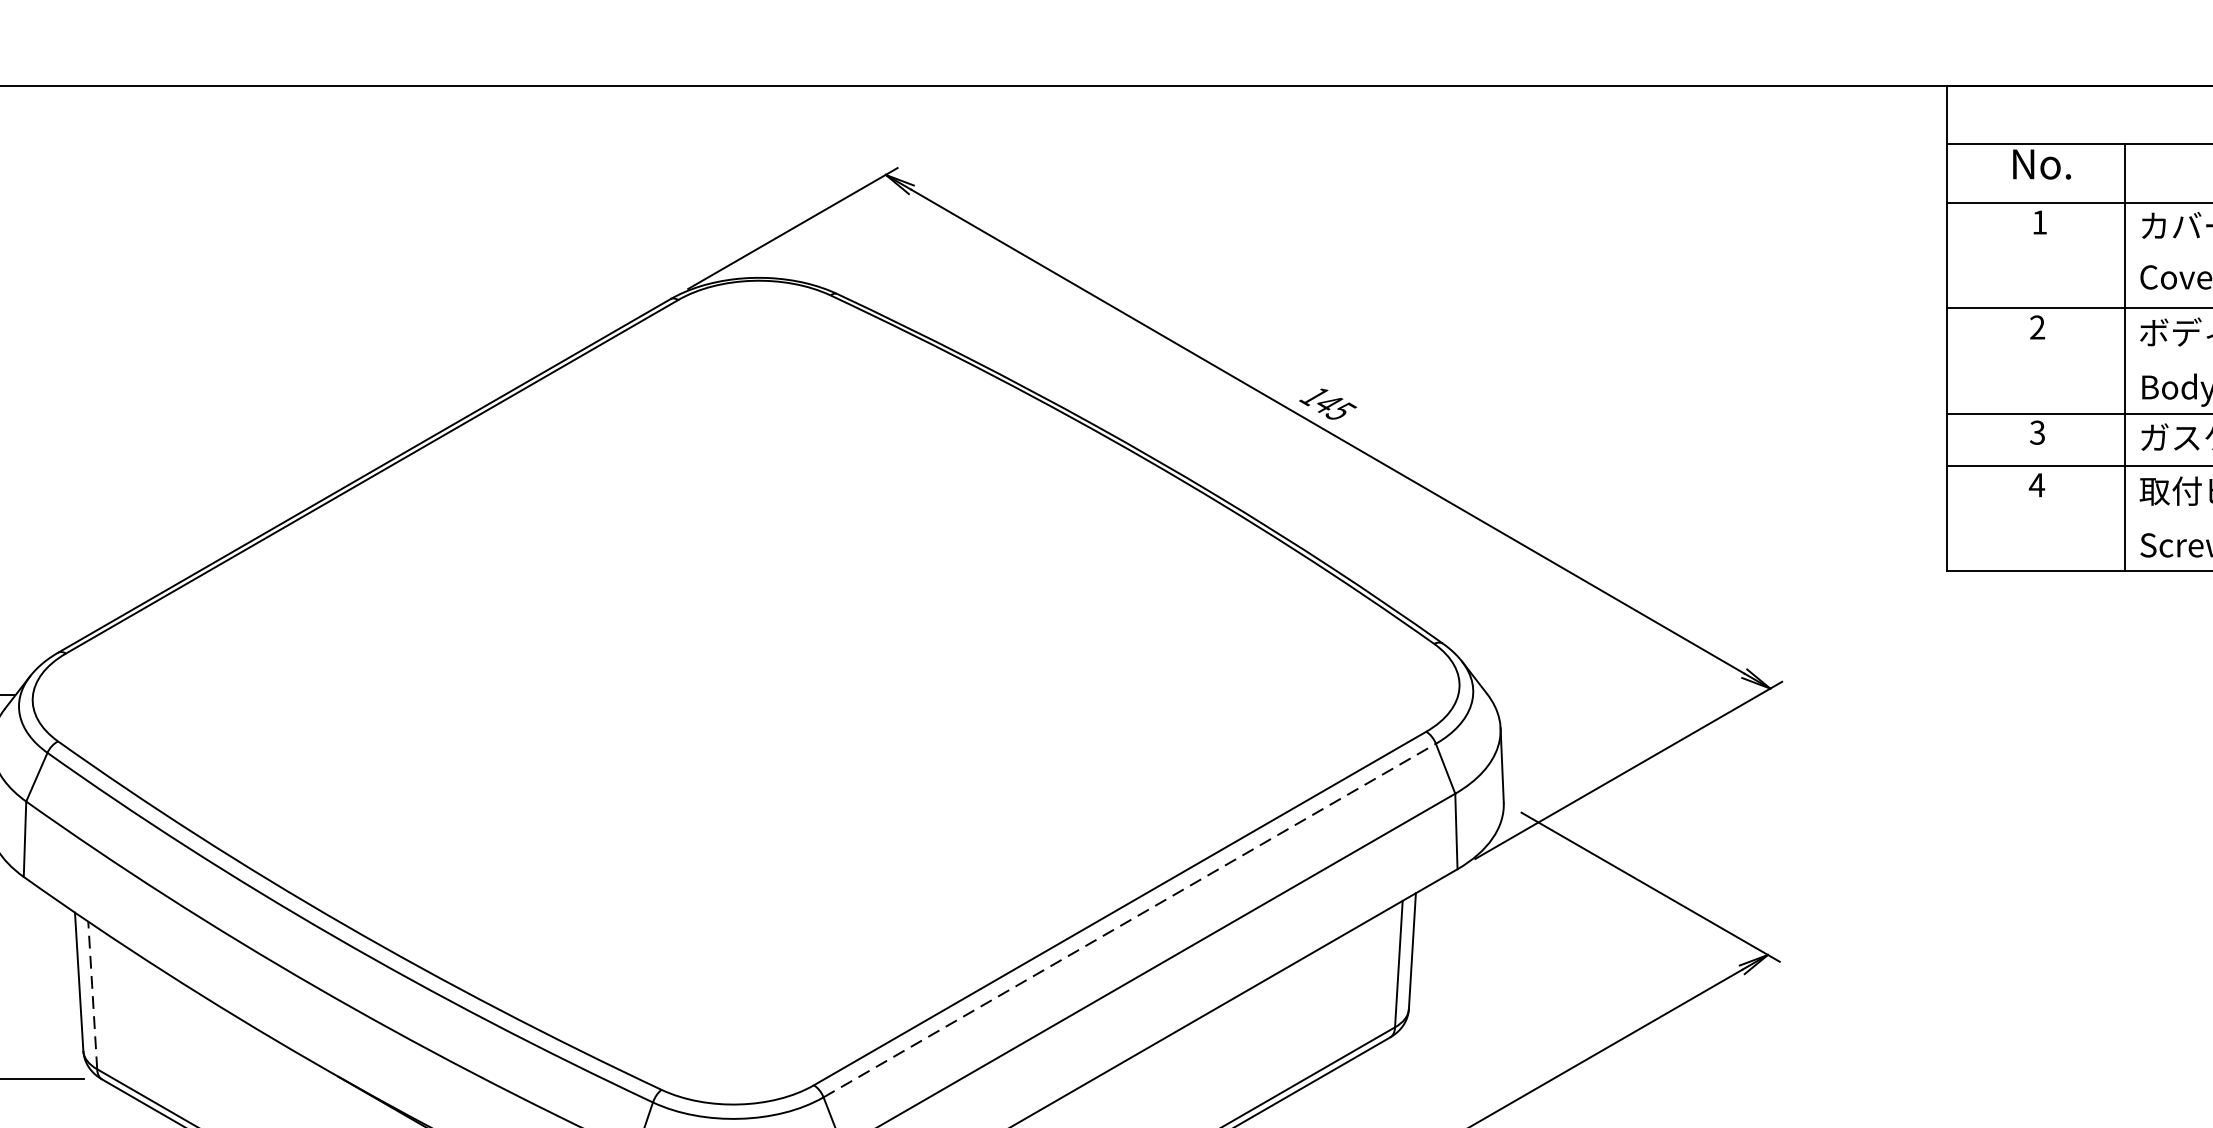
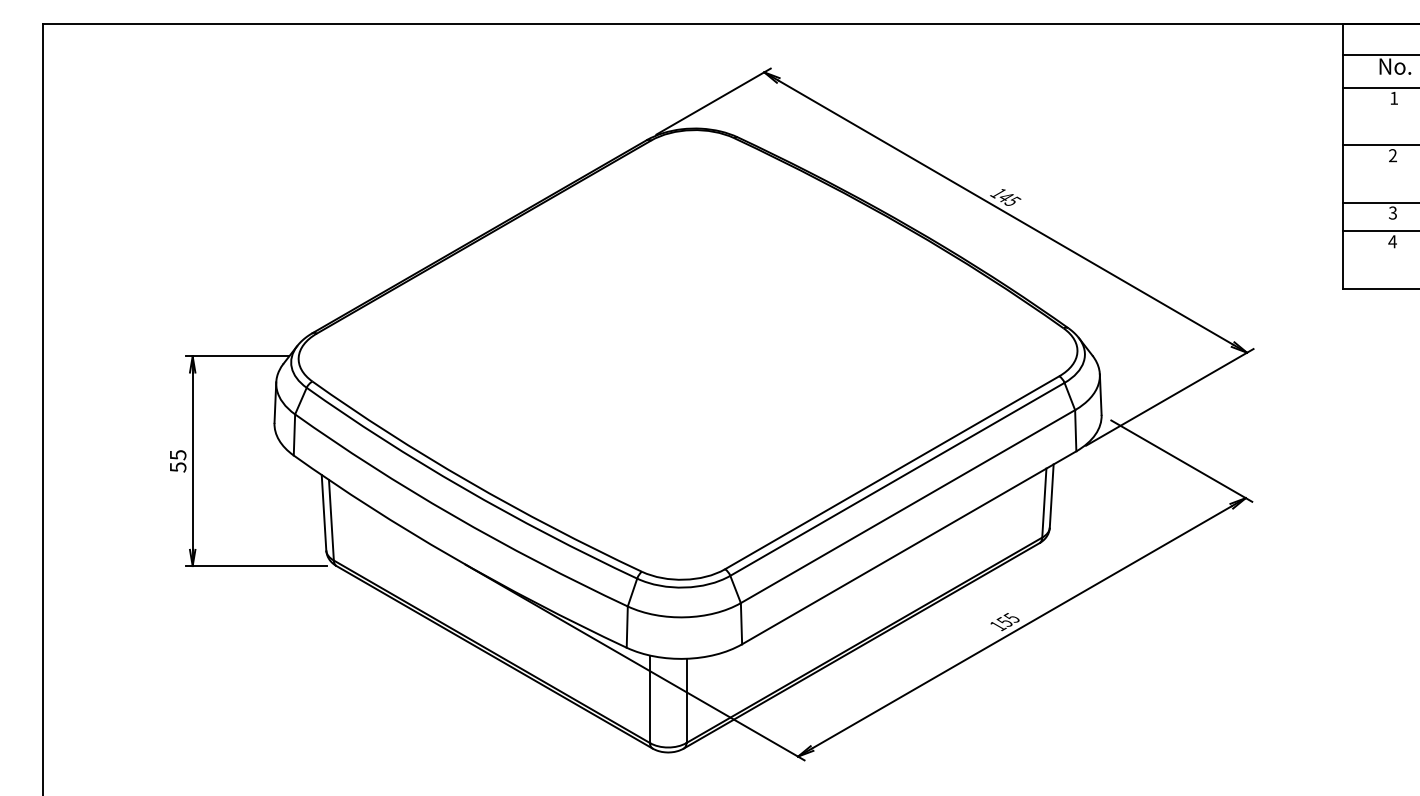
line: (1129, 920) -> (897, 479), dashed -> solid
line: (92, 994) -> (331, 519), dashed -> solid

